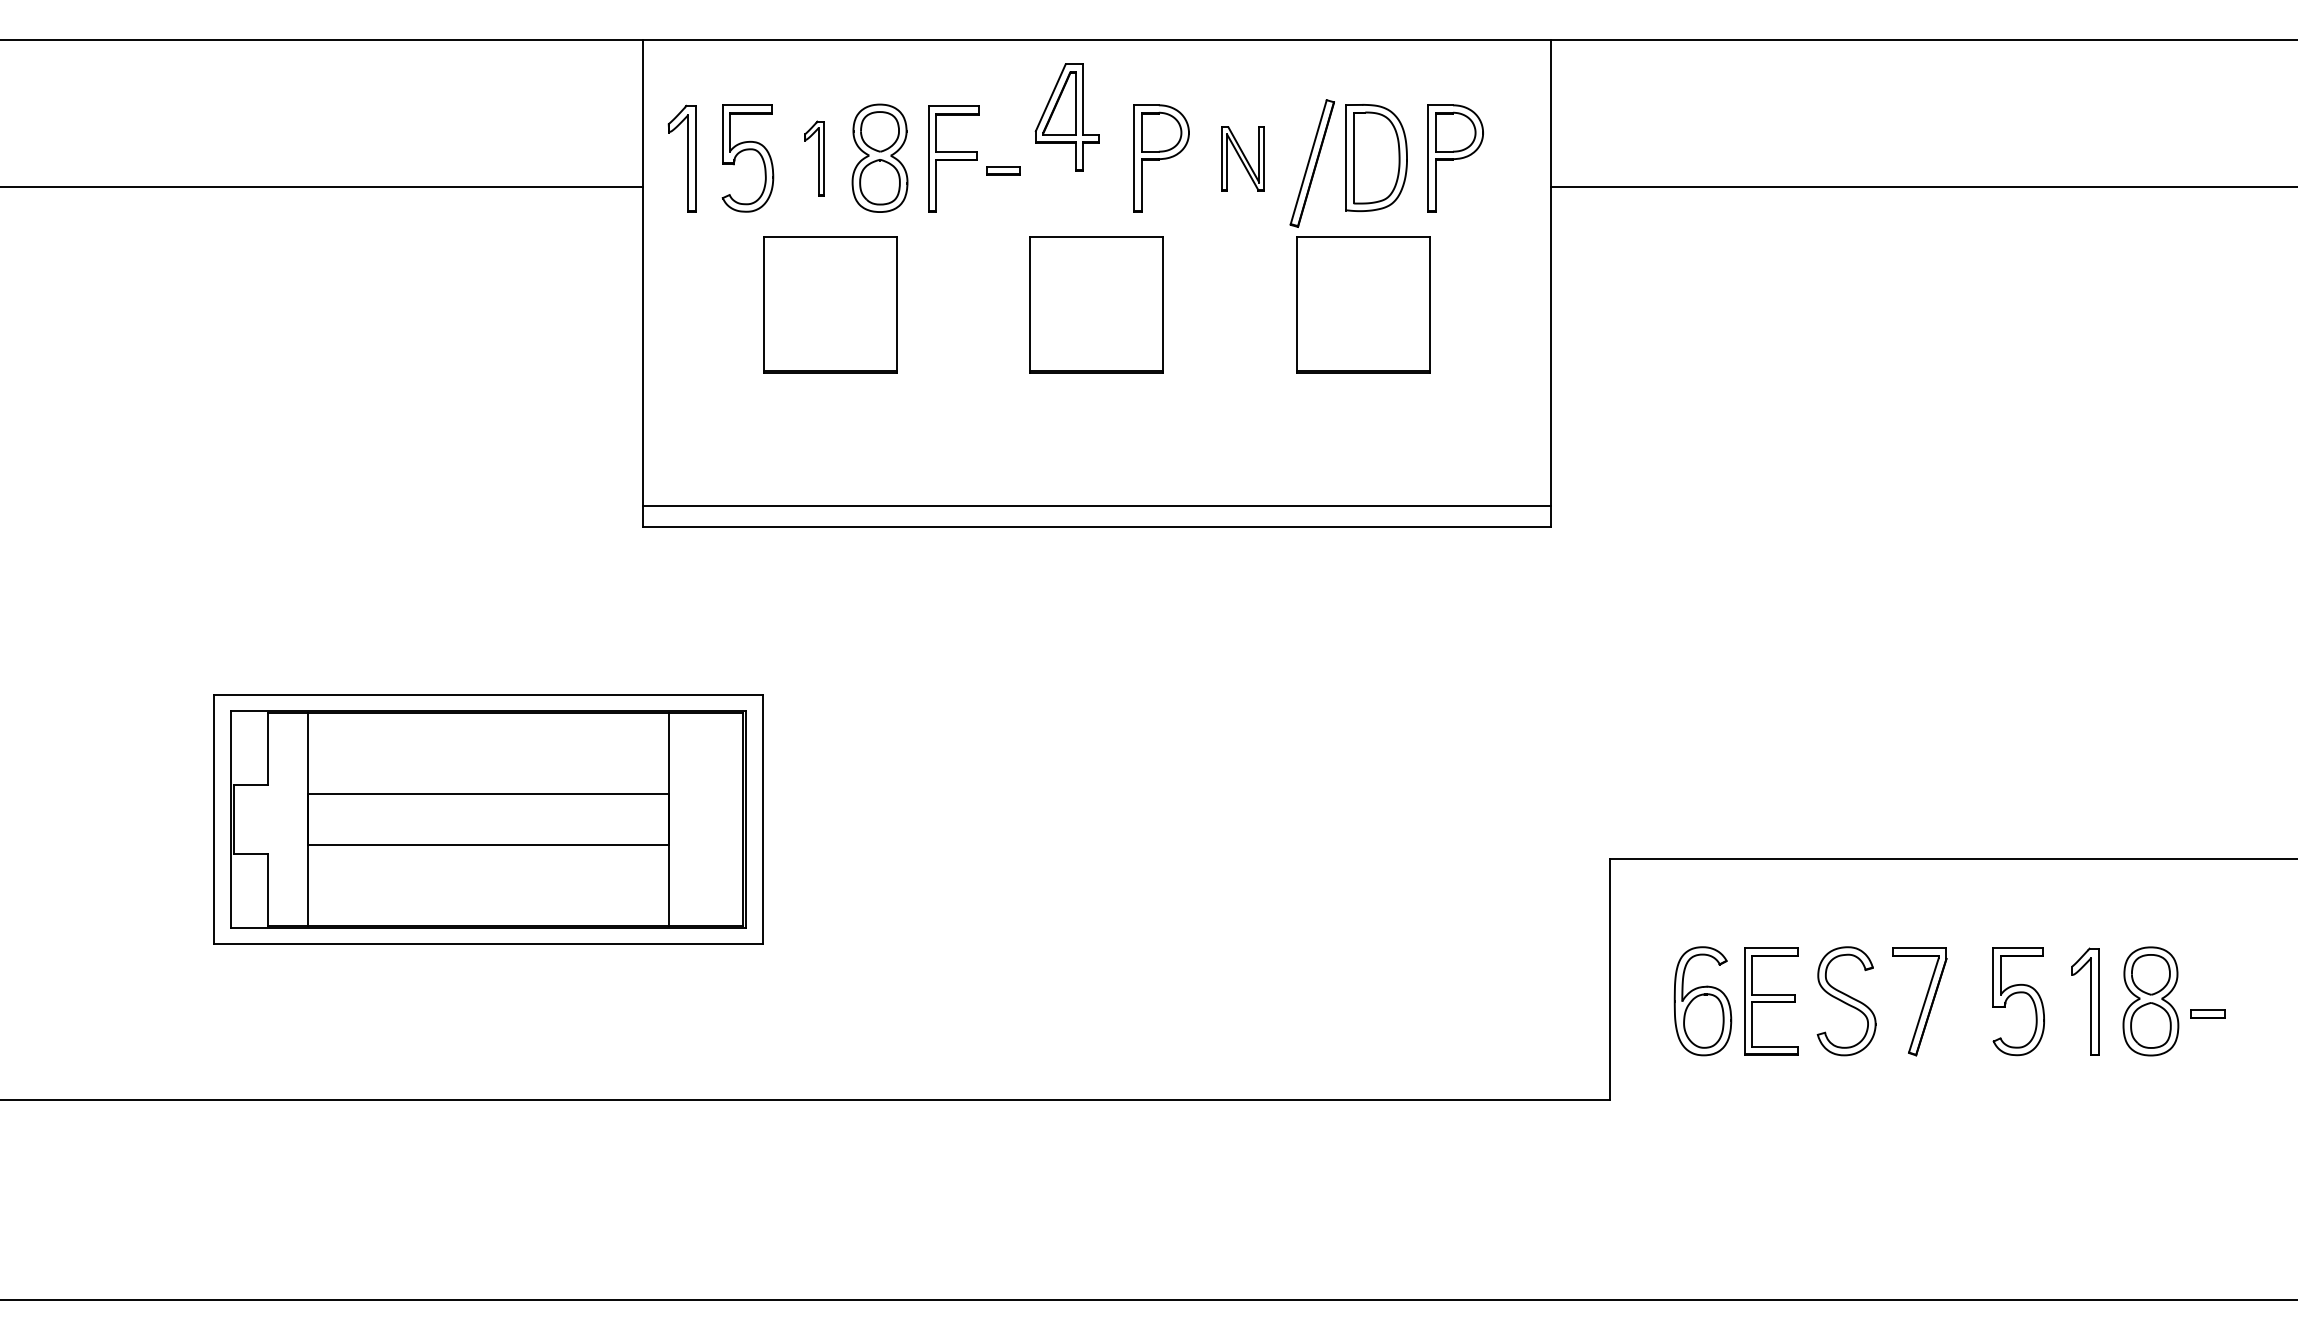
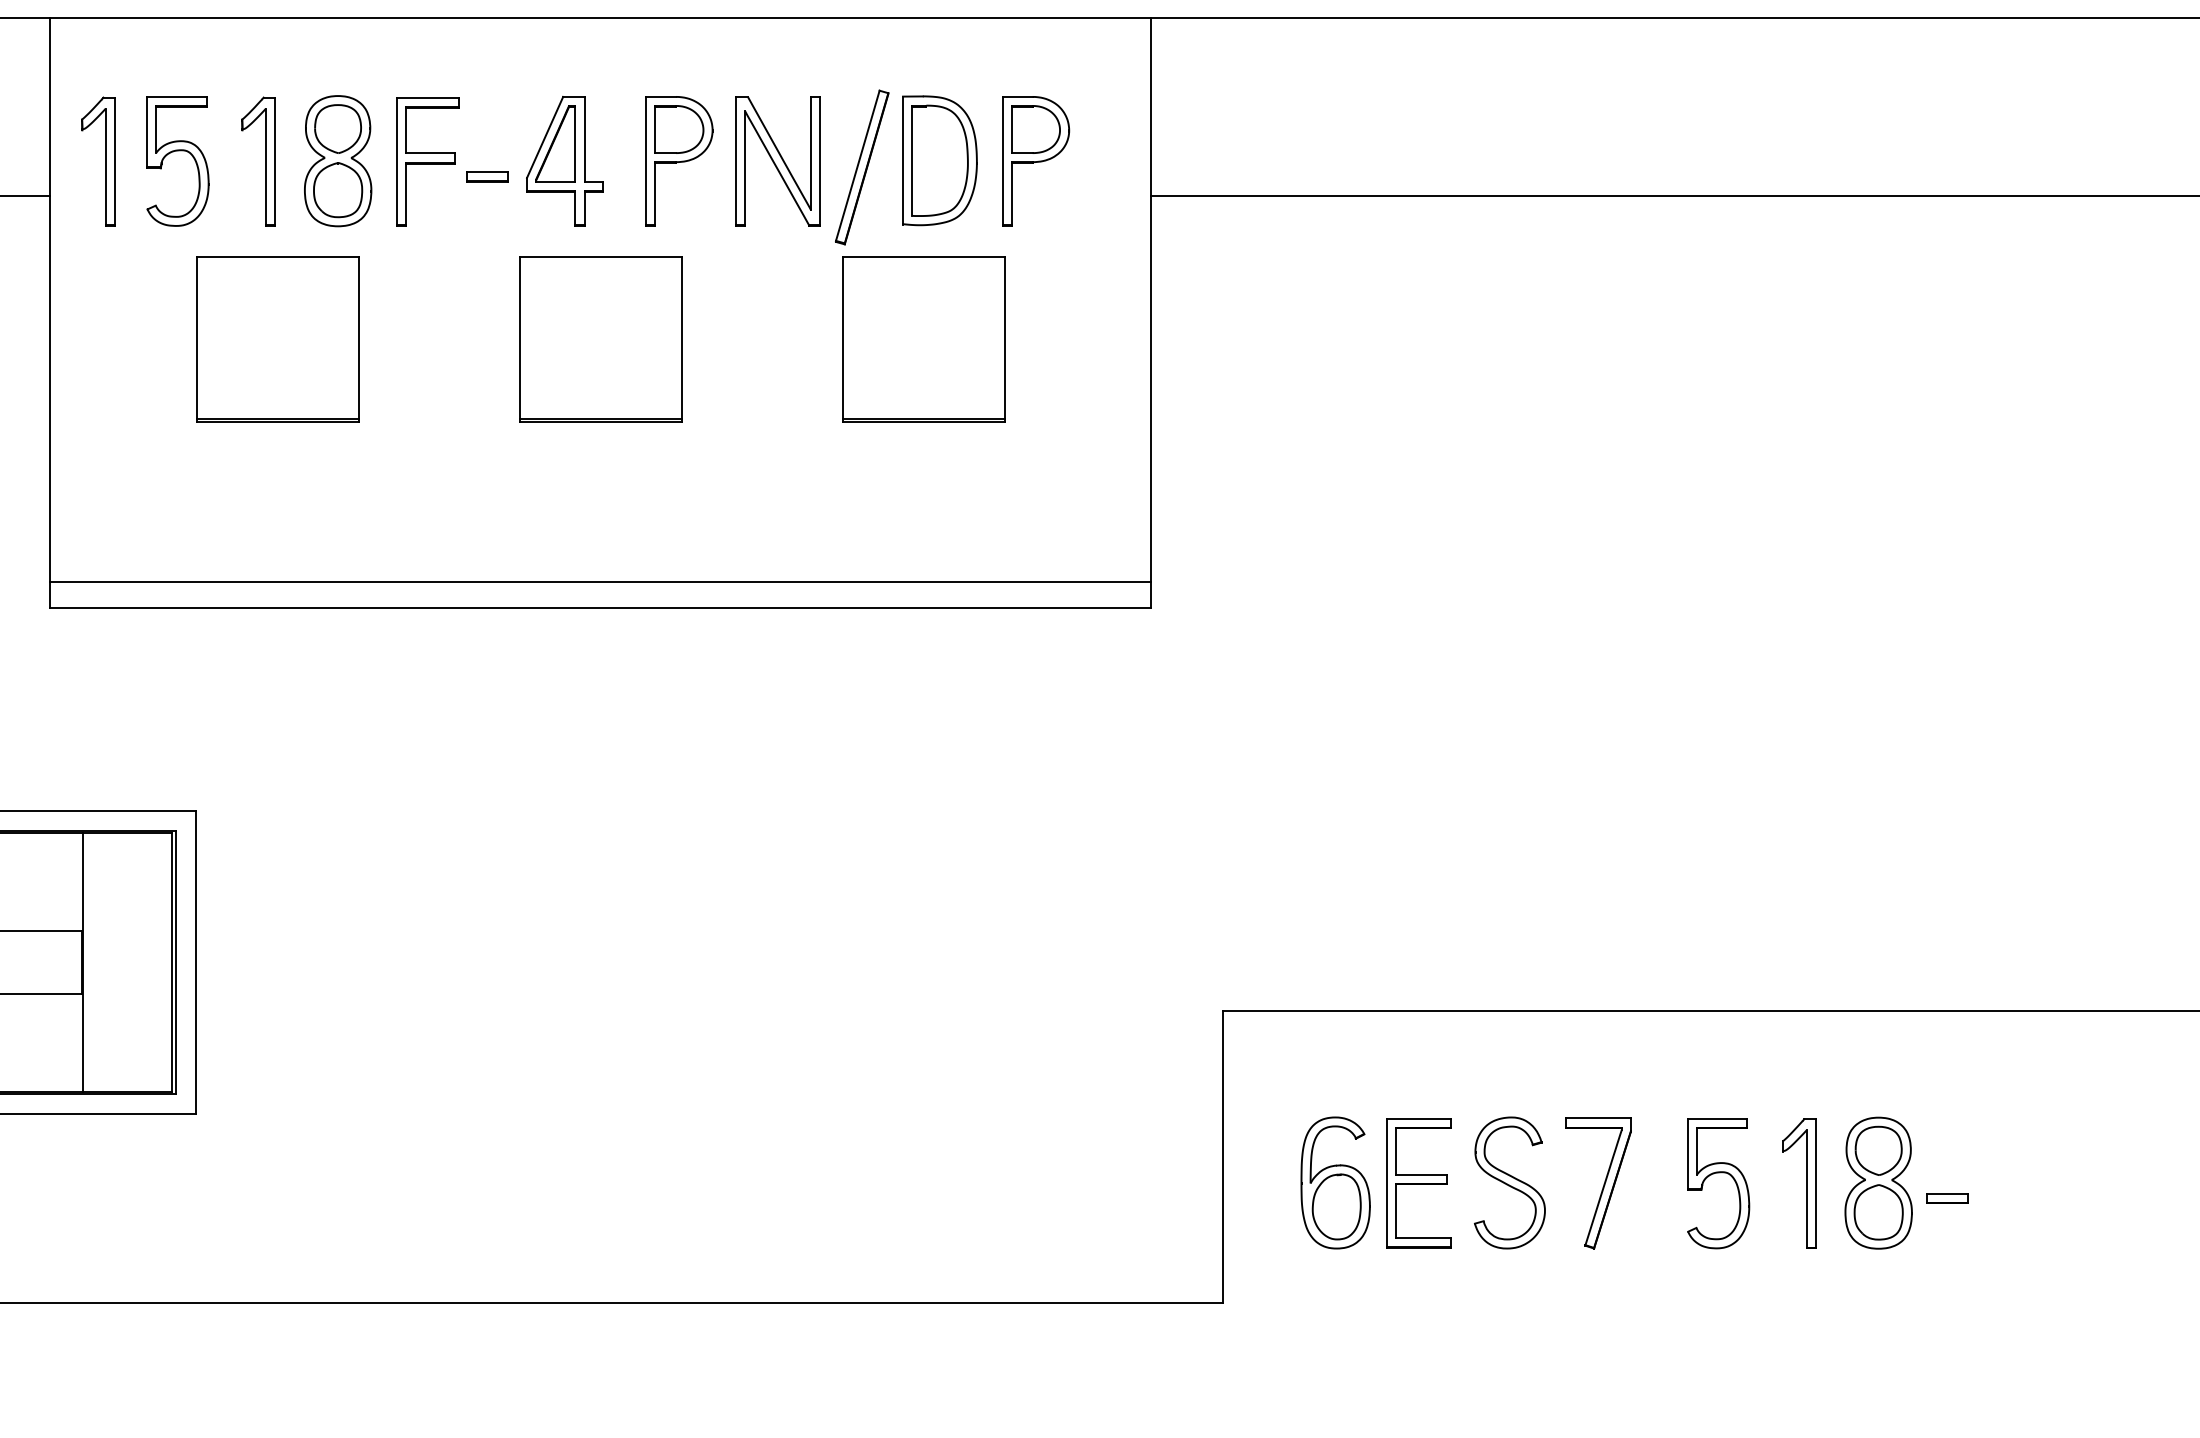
part: (1066, 117) -> (564, 161), moved
part: (814, 158) -> (258, 161), size x1.43
part: (1242, 158) -> (777, 161), size x1.67

